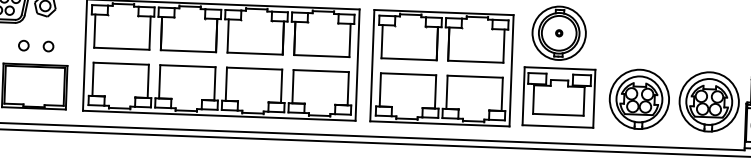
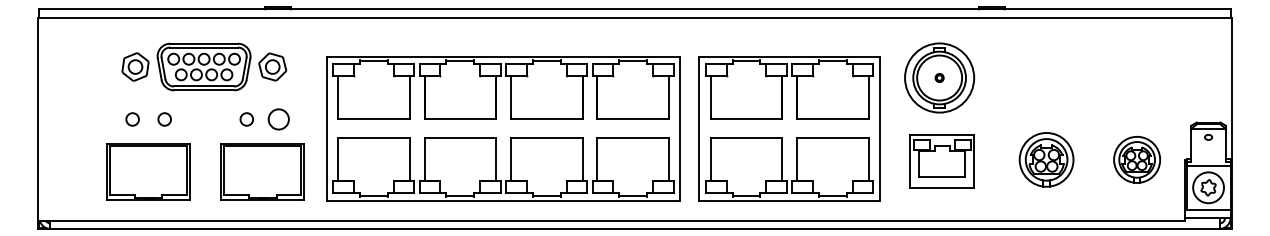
circle: (48, 46) -> (278, 119), size x1.6
part: (559, 97) -> (942, 161), size x0.7
part: (639, 99) -> (1046, 159), size x0.7
part: (708, 101) -> (1136, 159), size x0.6

